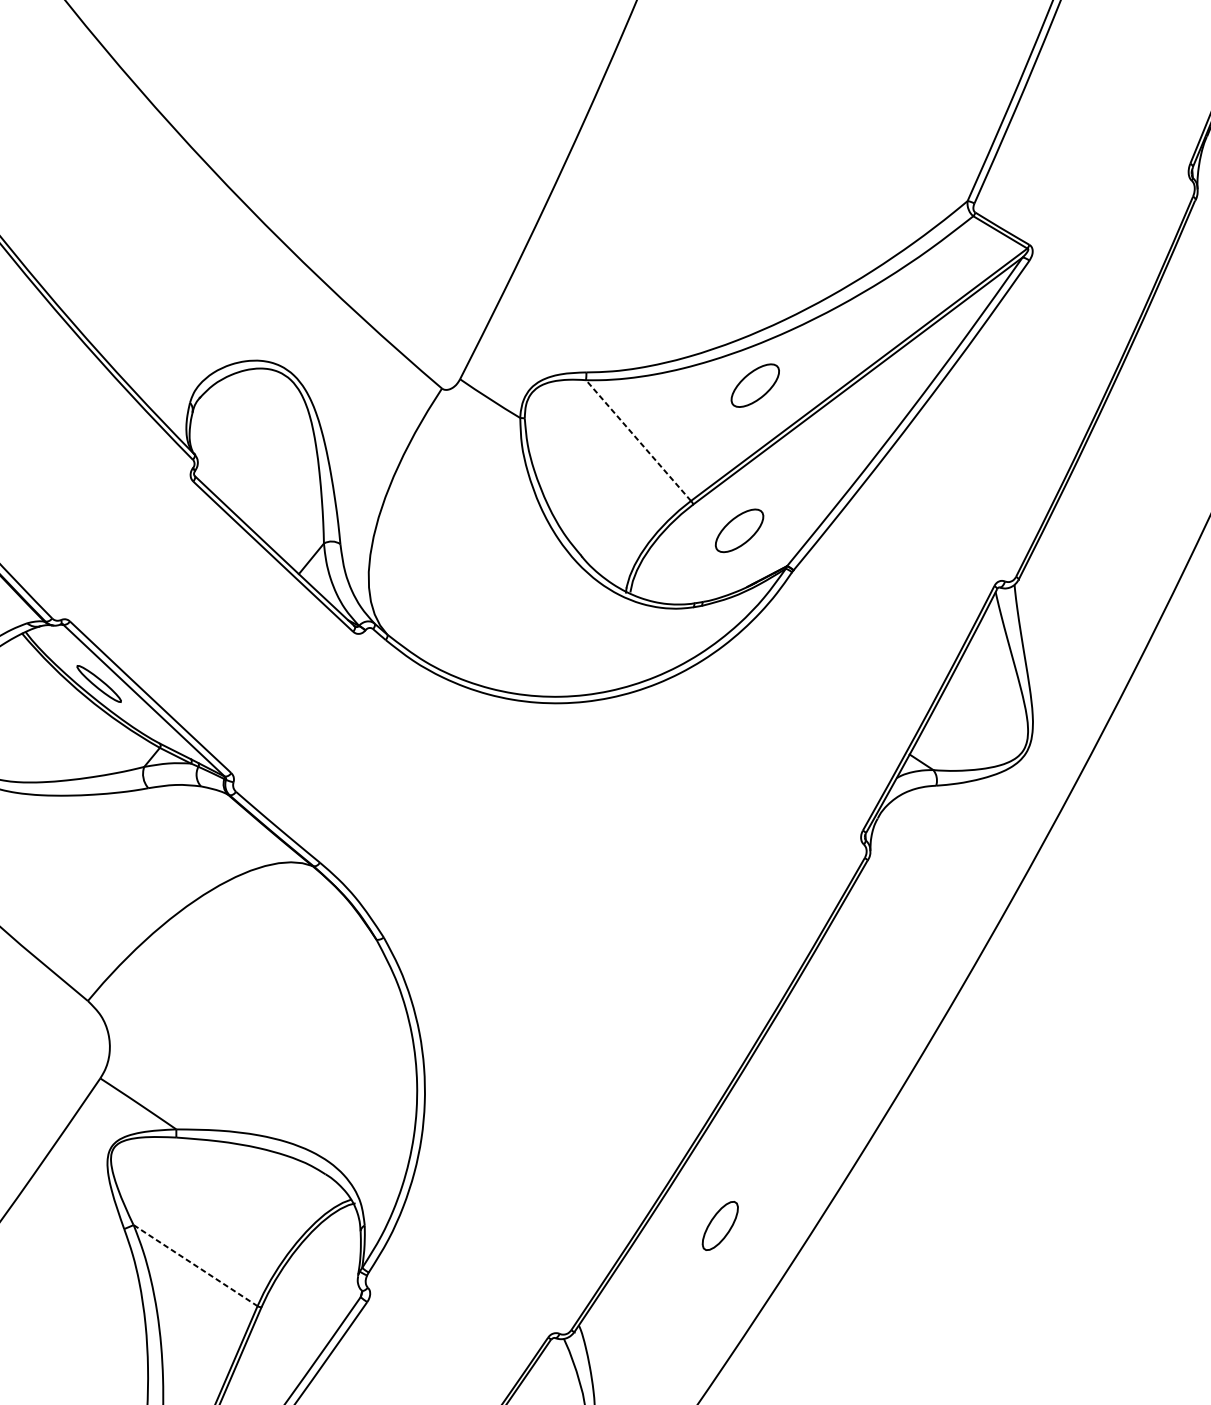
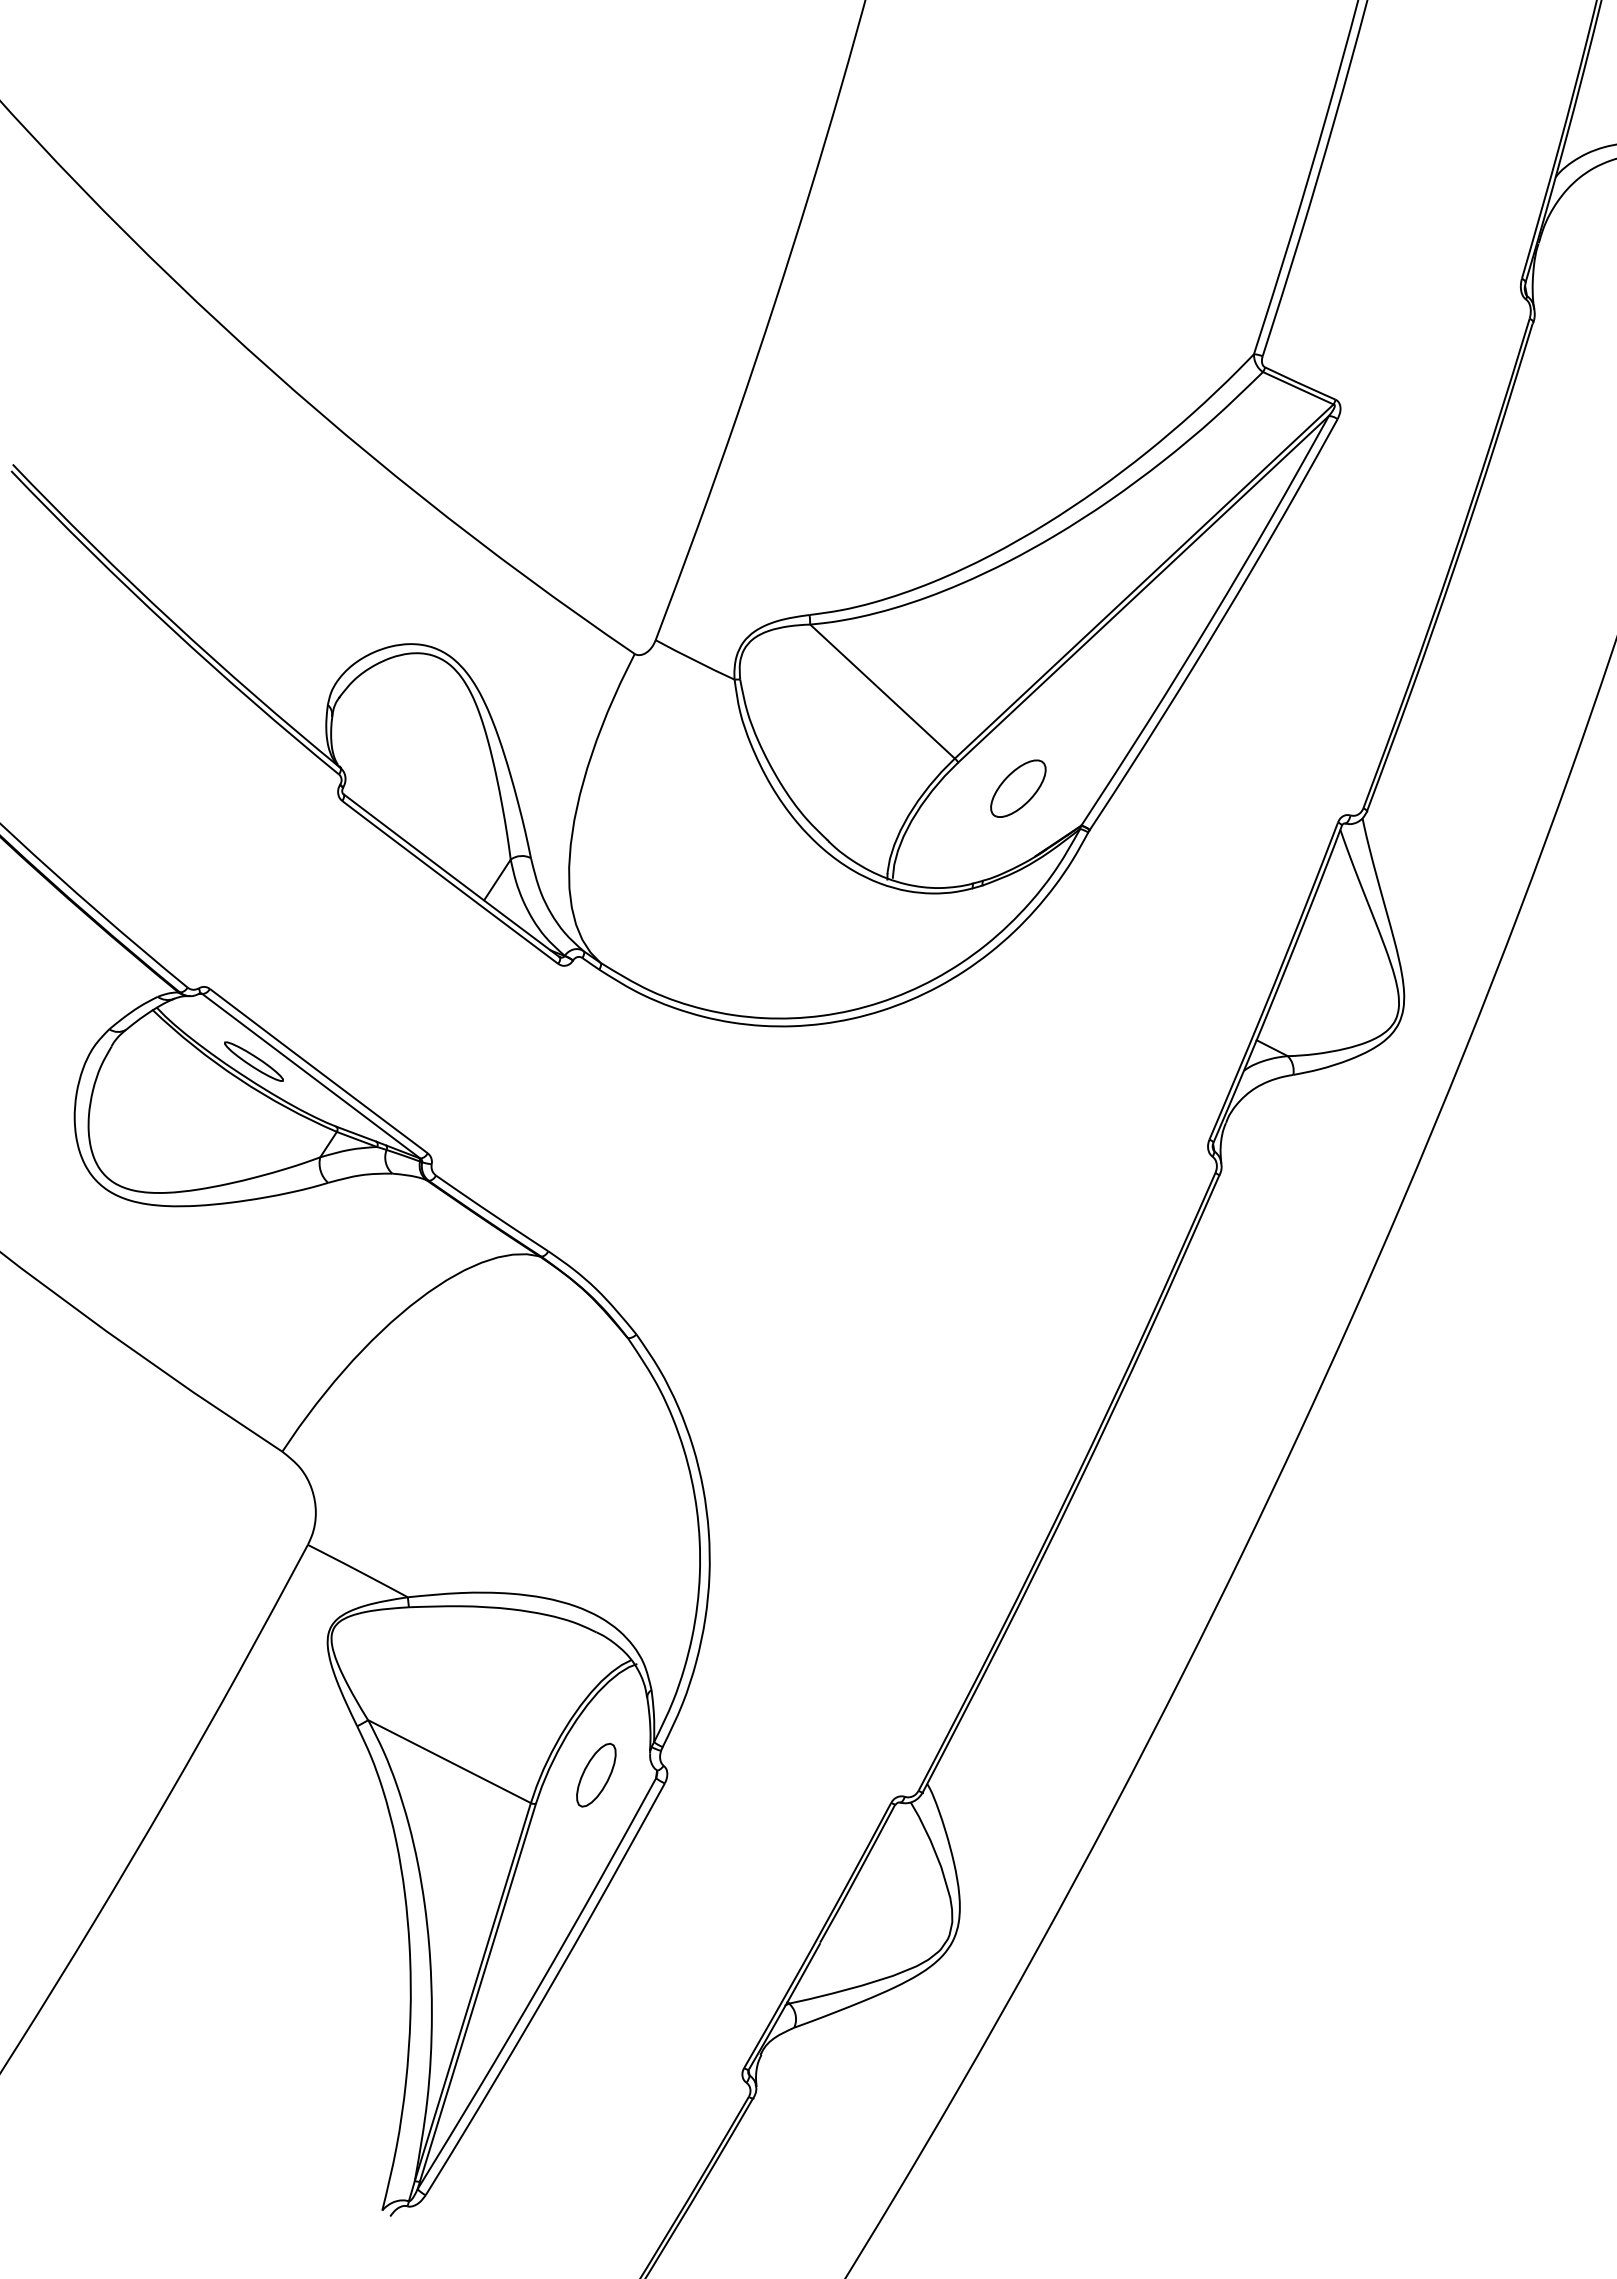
part: (755, 385) -> (1018, 608), removed
line: (638, 440) -> (882, 691), dashed -> solid
part: (720, 1225) -> (596, 1774), moved
line: (196, 1265) -> (450, 1761), dashed -> solid

